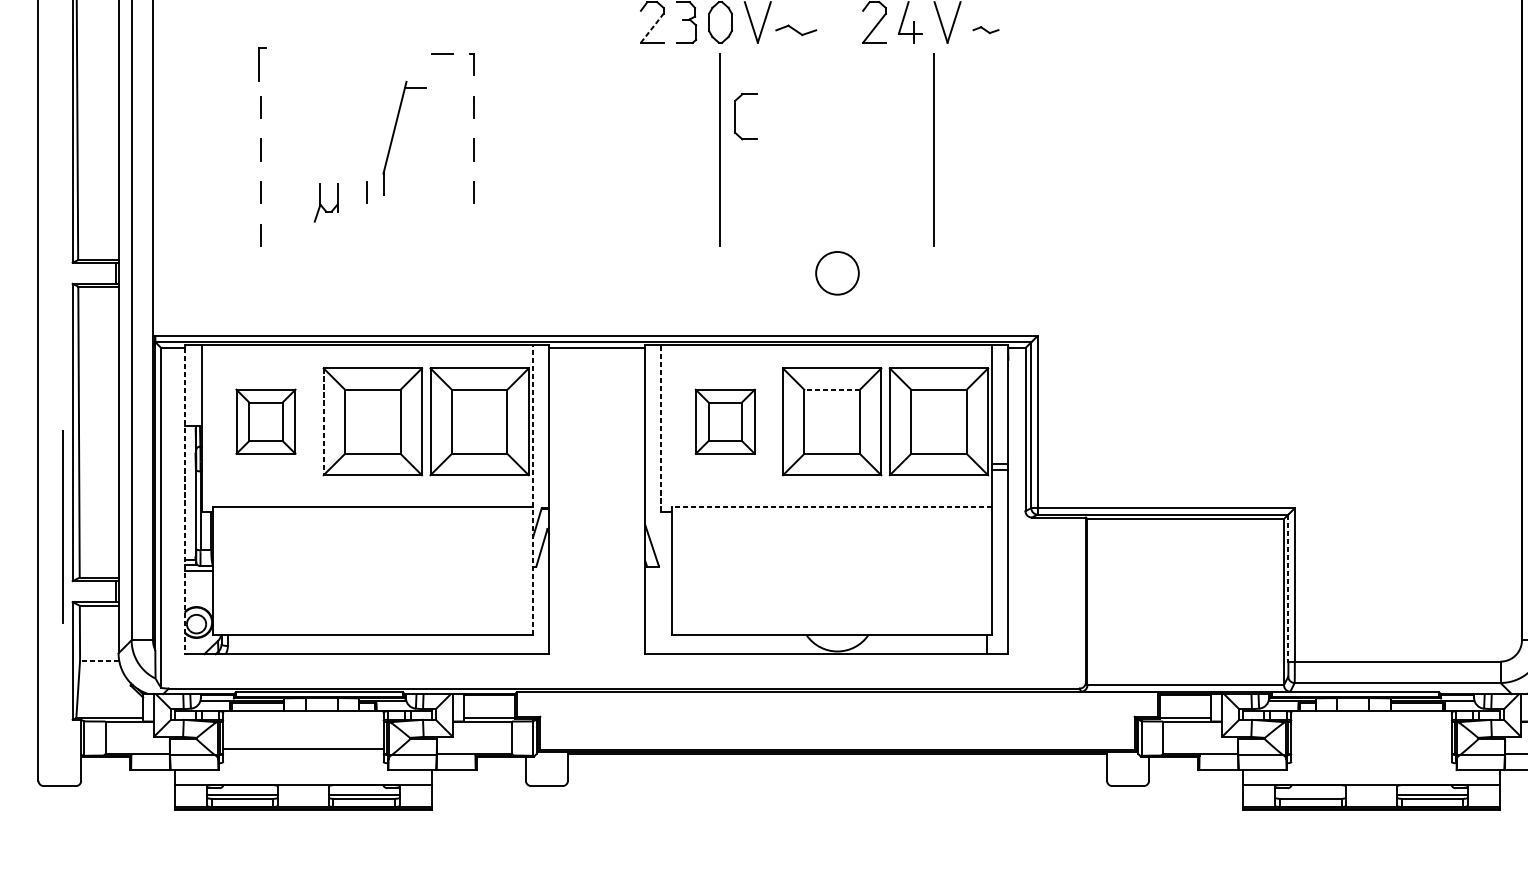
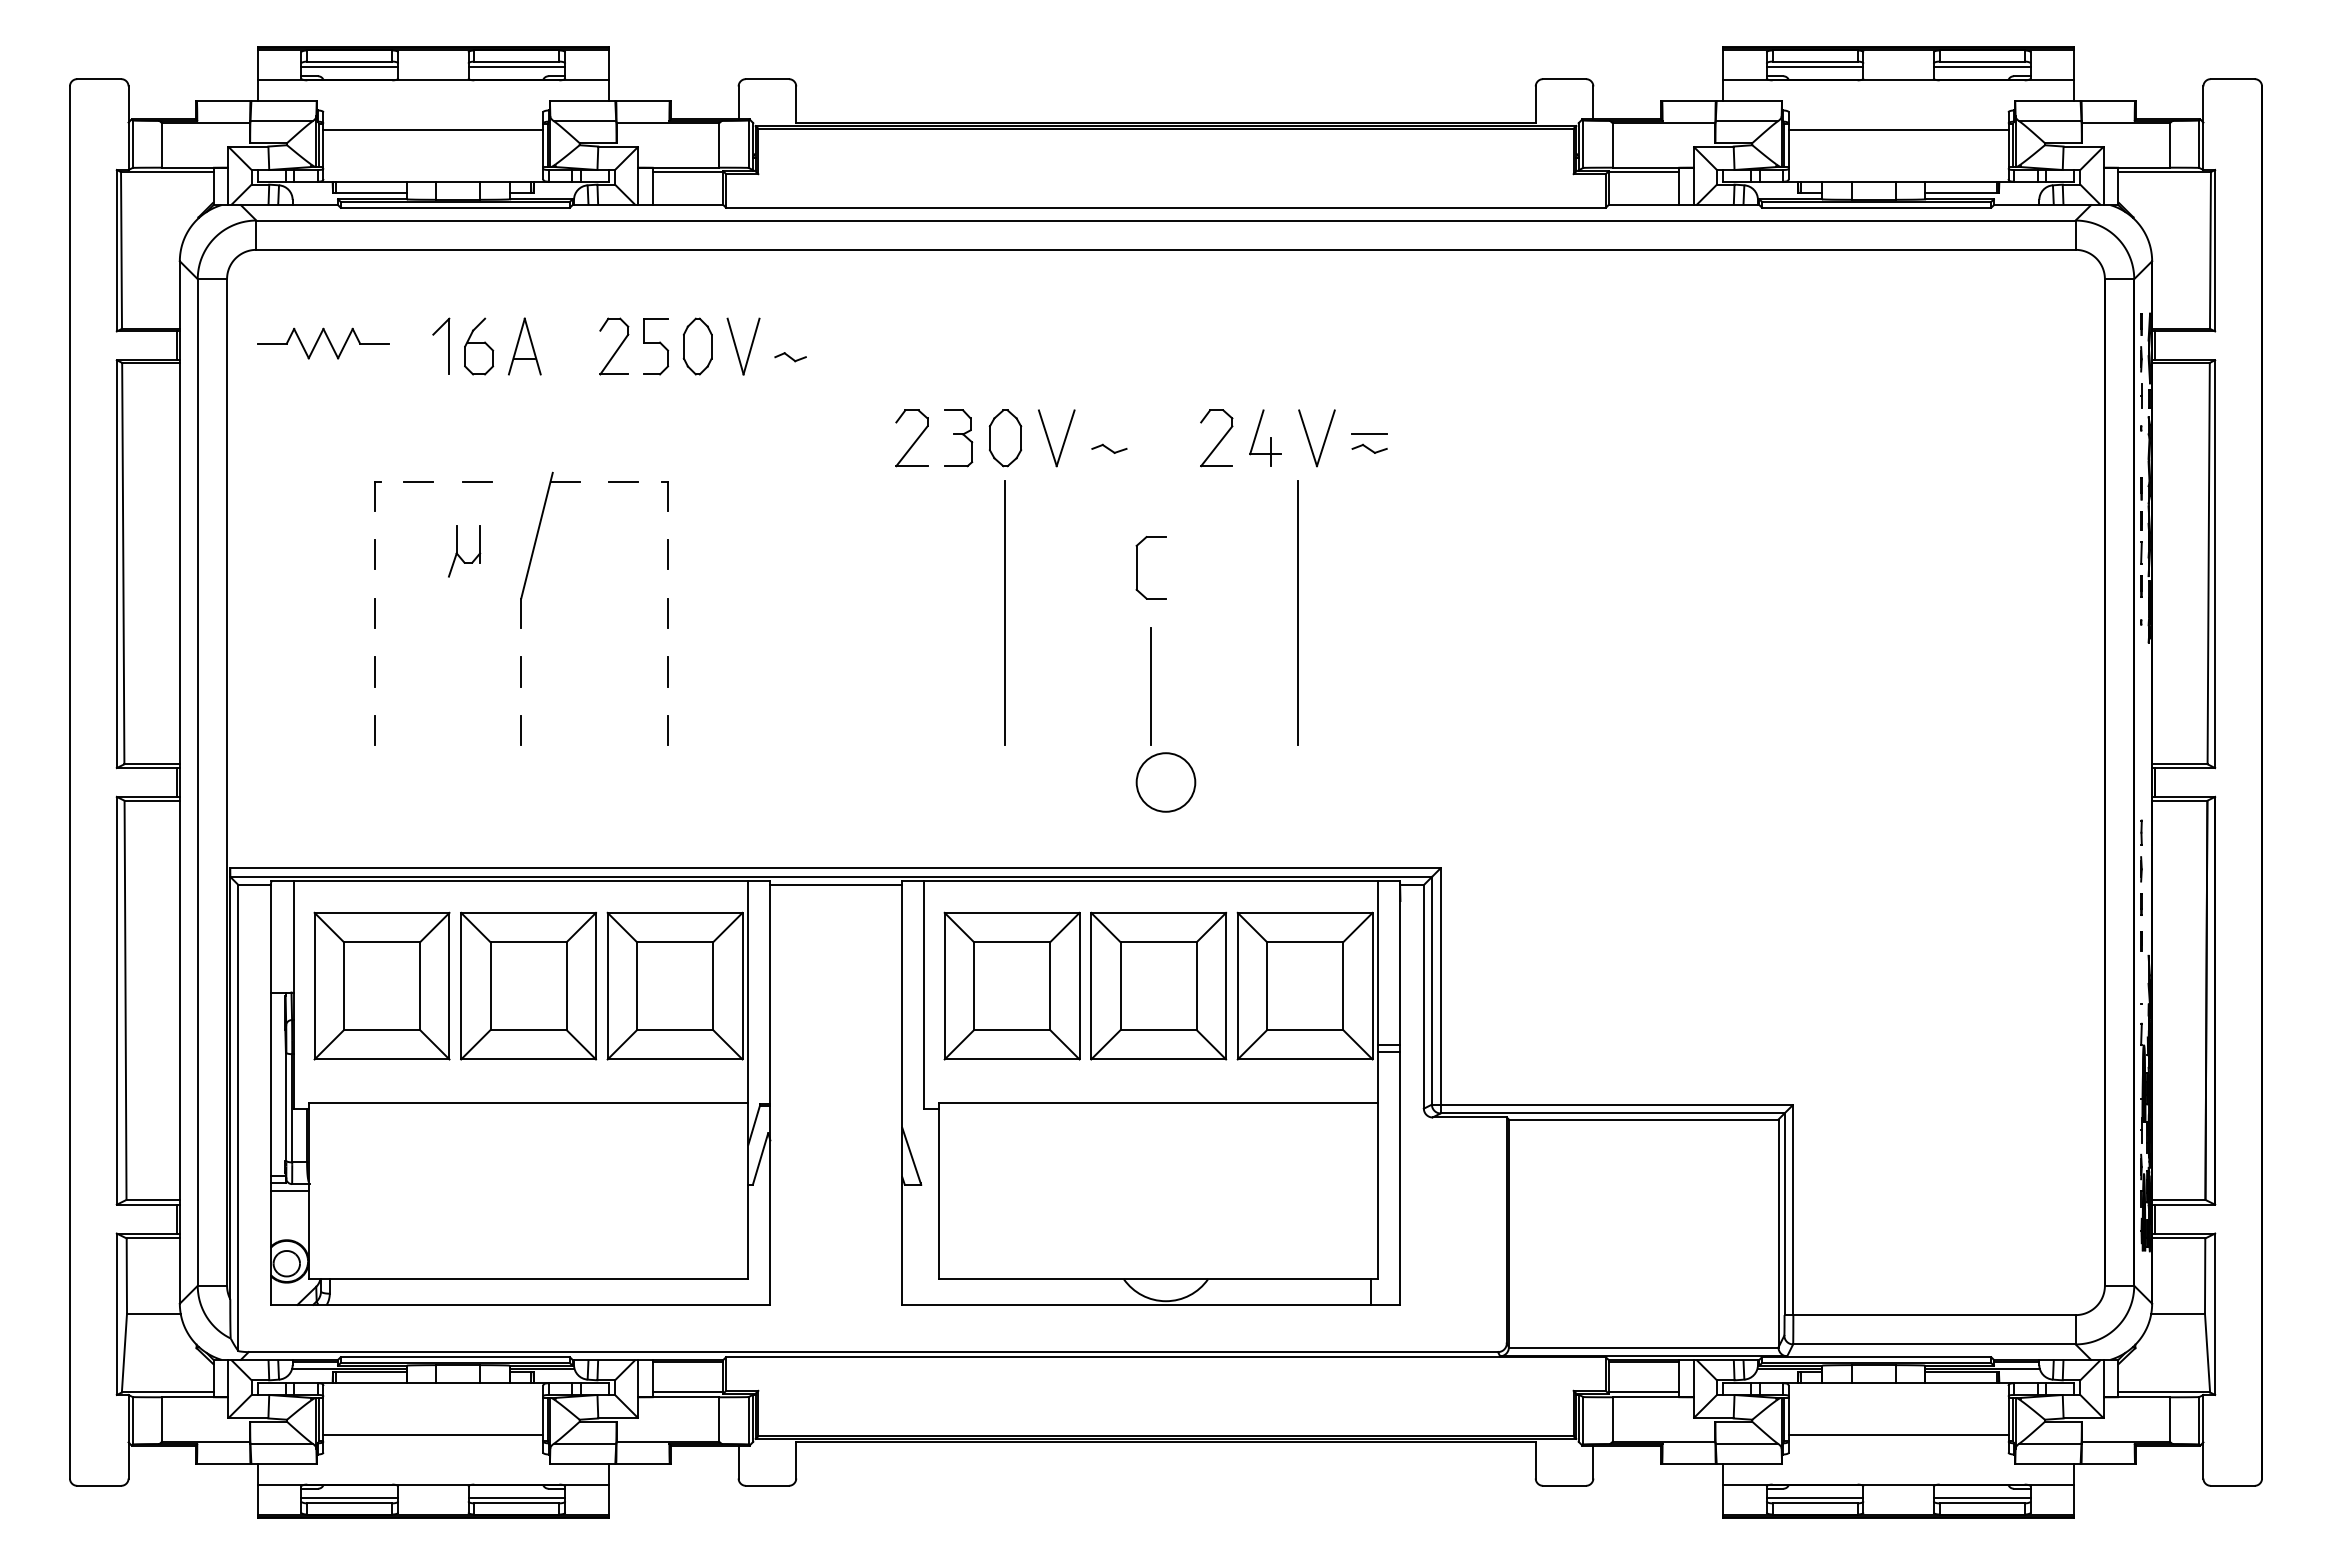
line: (985, 18) -> (1369, 433), added
line: (652, 27) -> (912, 445), dashed -> solid
part: (796, 29) -> (1109, 448), size x0.62
line: (292, 53) -> (418, 481), added
line: (334, 53) -> (476, 481), added
part: (262, 64) -> (377, 496), size x0.62
part: (735, 116) -> (1137, 567), moved
part: (393, 135) -> (535, 546), moved
line: (826, 203) -> (1151, 686), added
part: (321, 204) -> (458, 553), moved
line: (367, 235) -> (521, 730), added
line: (474, 235) -> (667, 730), added
line: (832, 389) -> (1158, 942), dashed -> solid
part: (265, 421) -> (381, 985), size x1.67
part: (724, 421) -> (1011, 985), size x1.67
line: (323, 422) -> (461, 986), dashed -> solid
line: (661, 427) -> (924, 994), dashed -> solid
line: (533, 489) -> (748, 1079), dashed -> solid
line: (184, 500) -> (270, 1094), dashed -> solid
line: (832, 507) -> (1158, 1103), dashed -> solid
line: (62, 526) -> (103, 1129), removed
line: (1288, 588) -> (1784, 1214), dashed -> solid
line: (99, 660) -> (153, 1313), dashed -> solid
line: (1371, 748) -> (1898, 1434), added
line: (1310, 794) -> (1814, 1497), added

